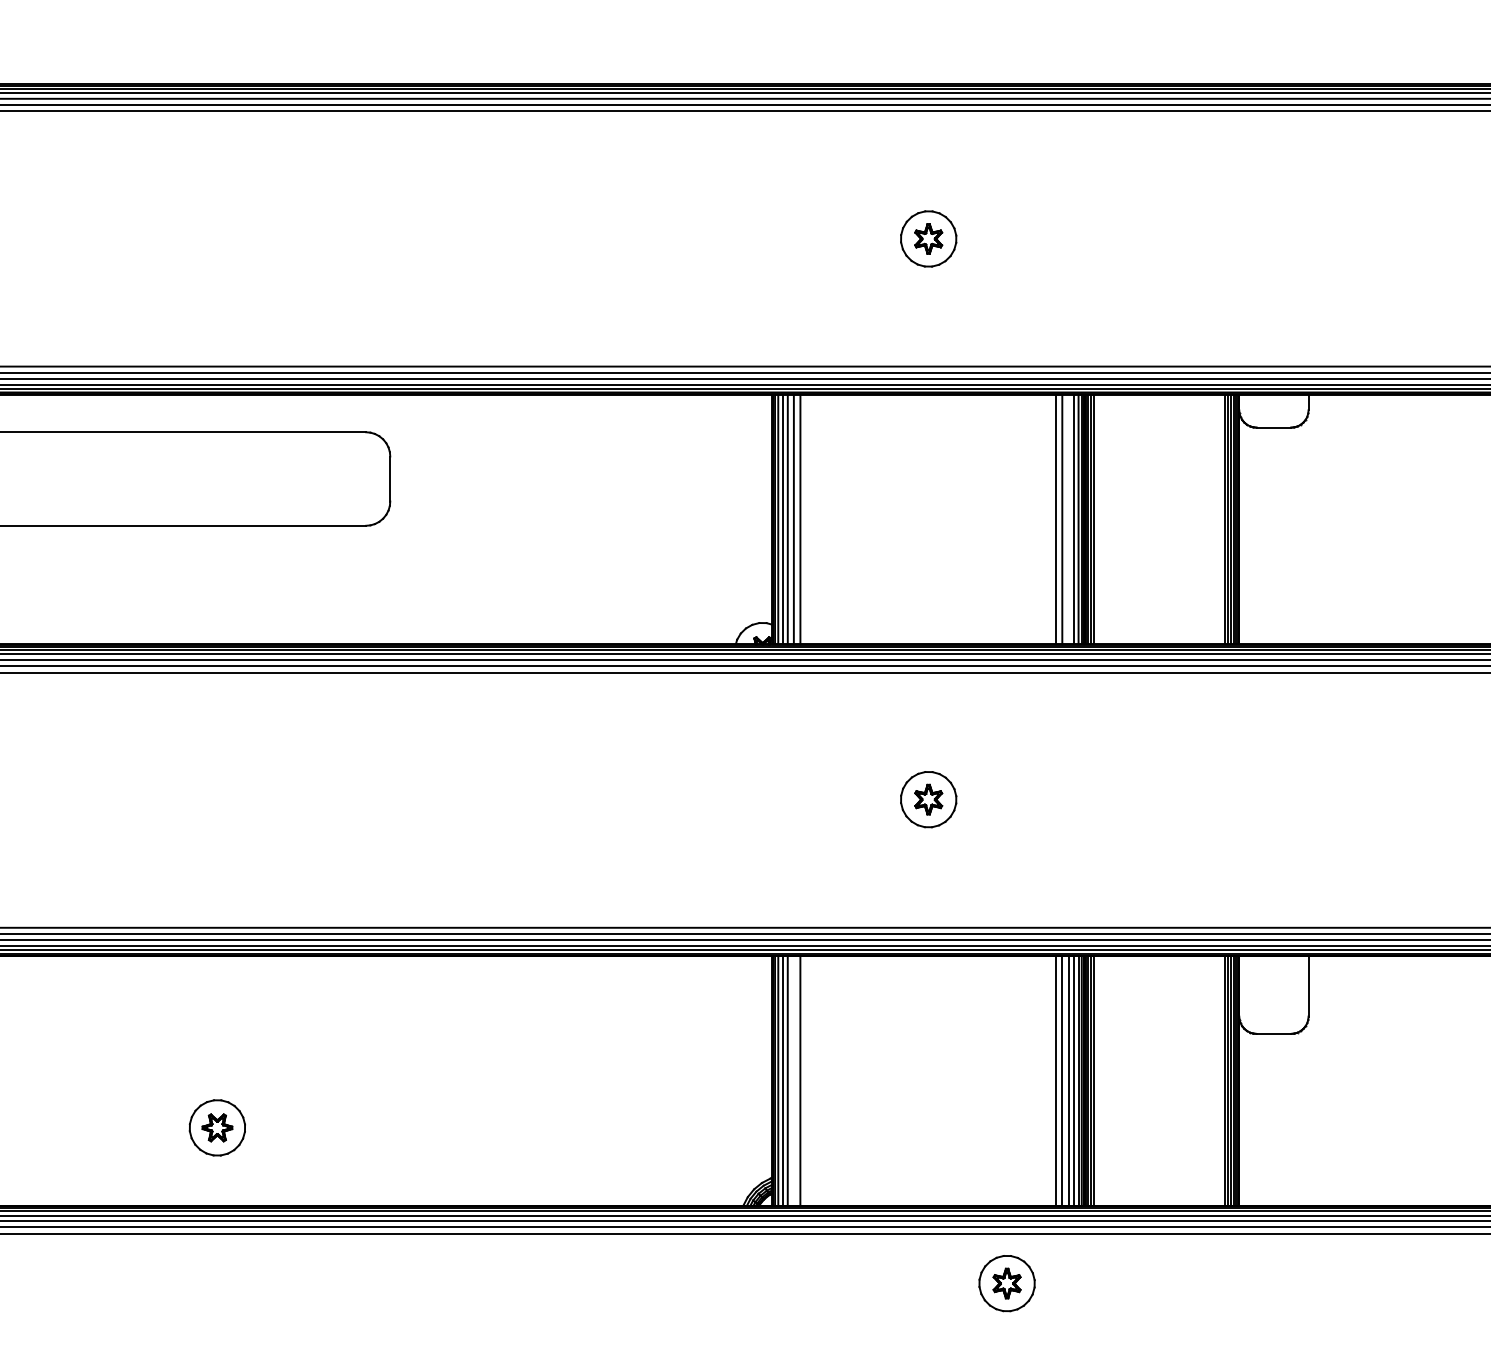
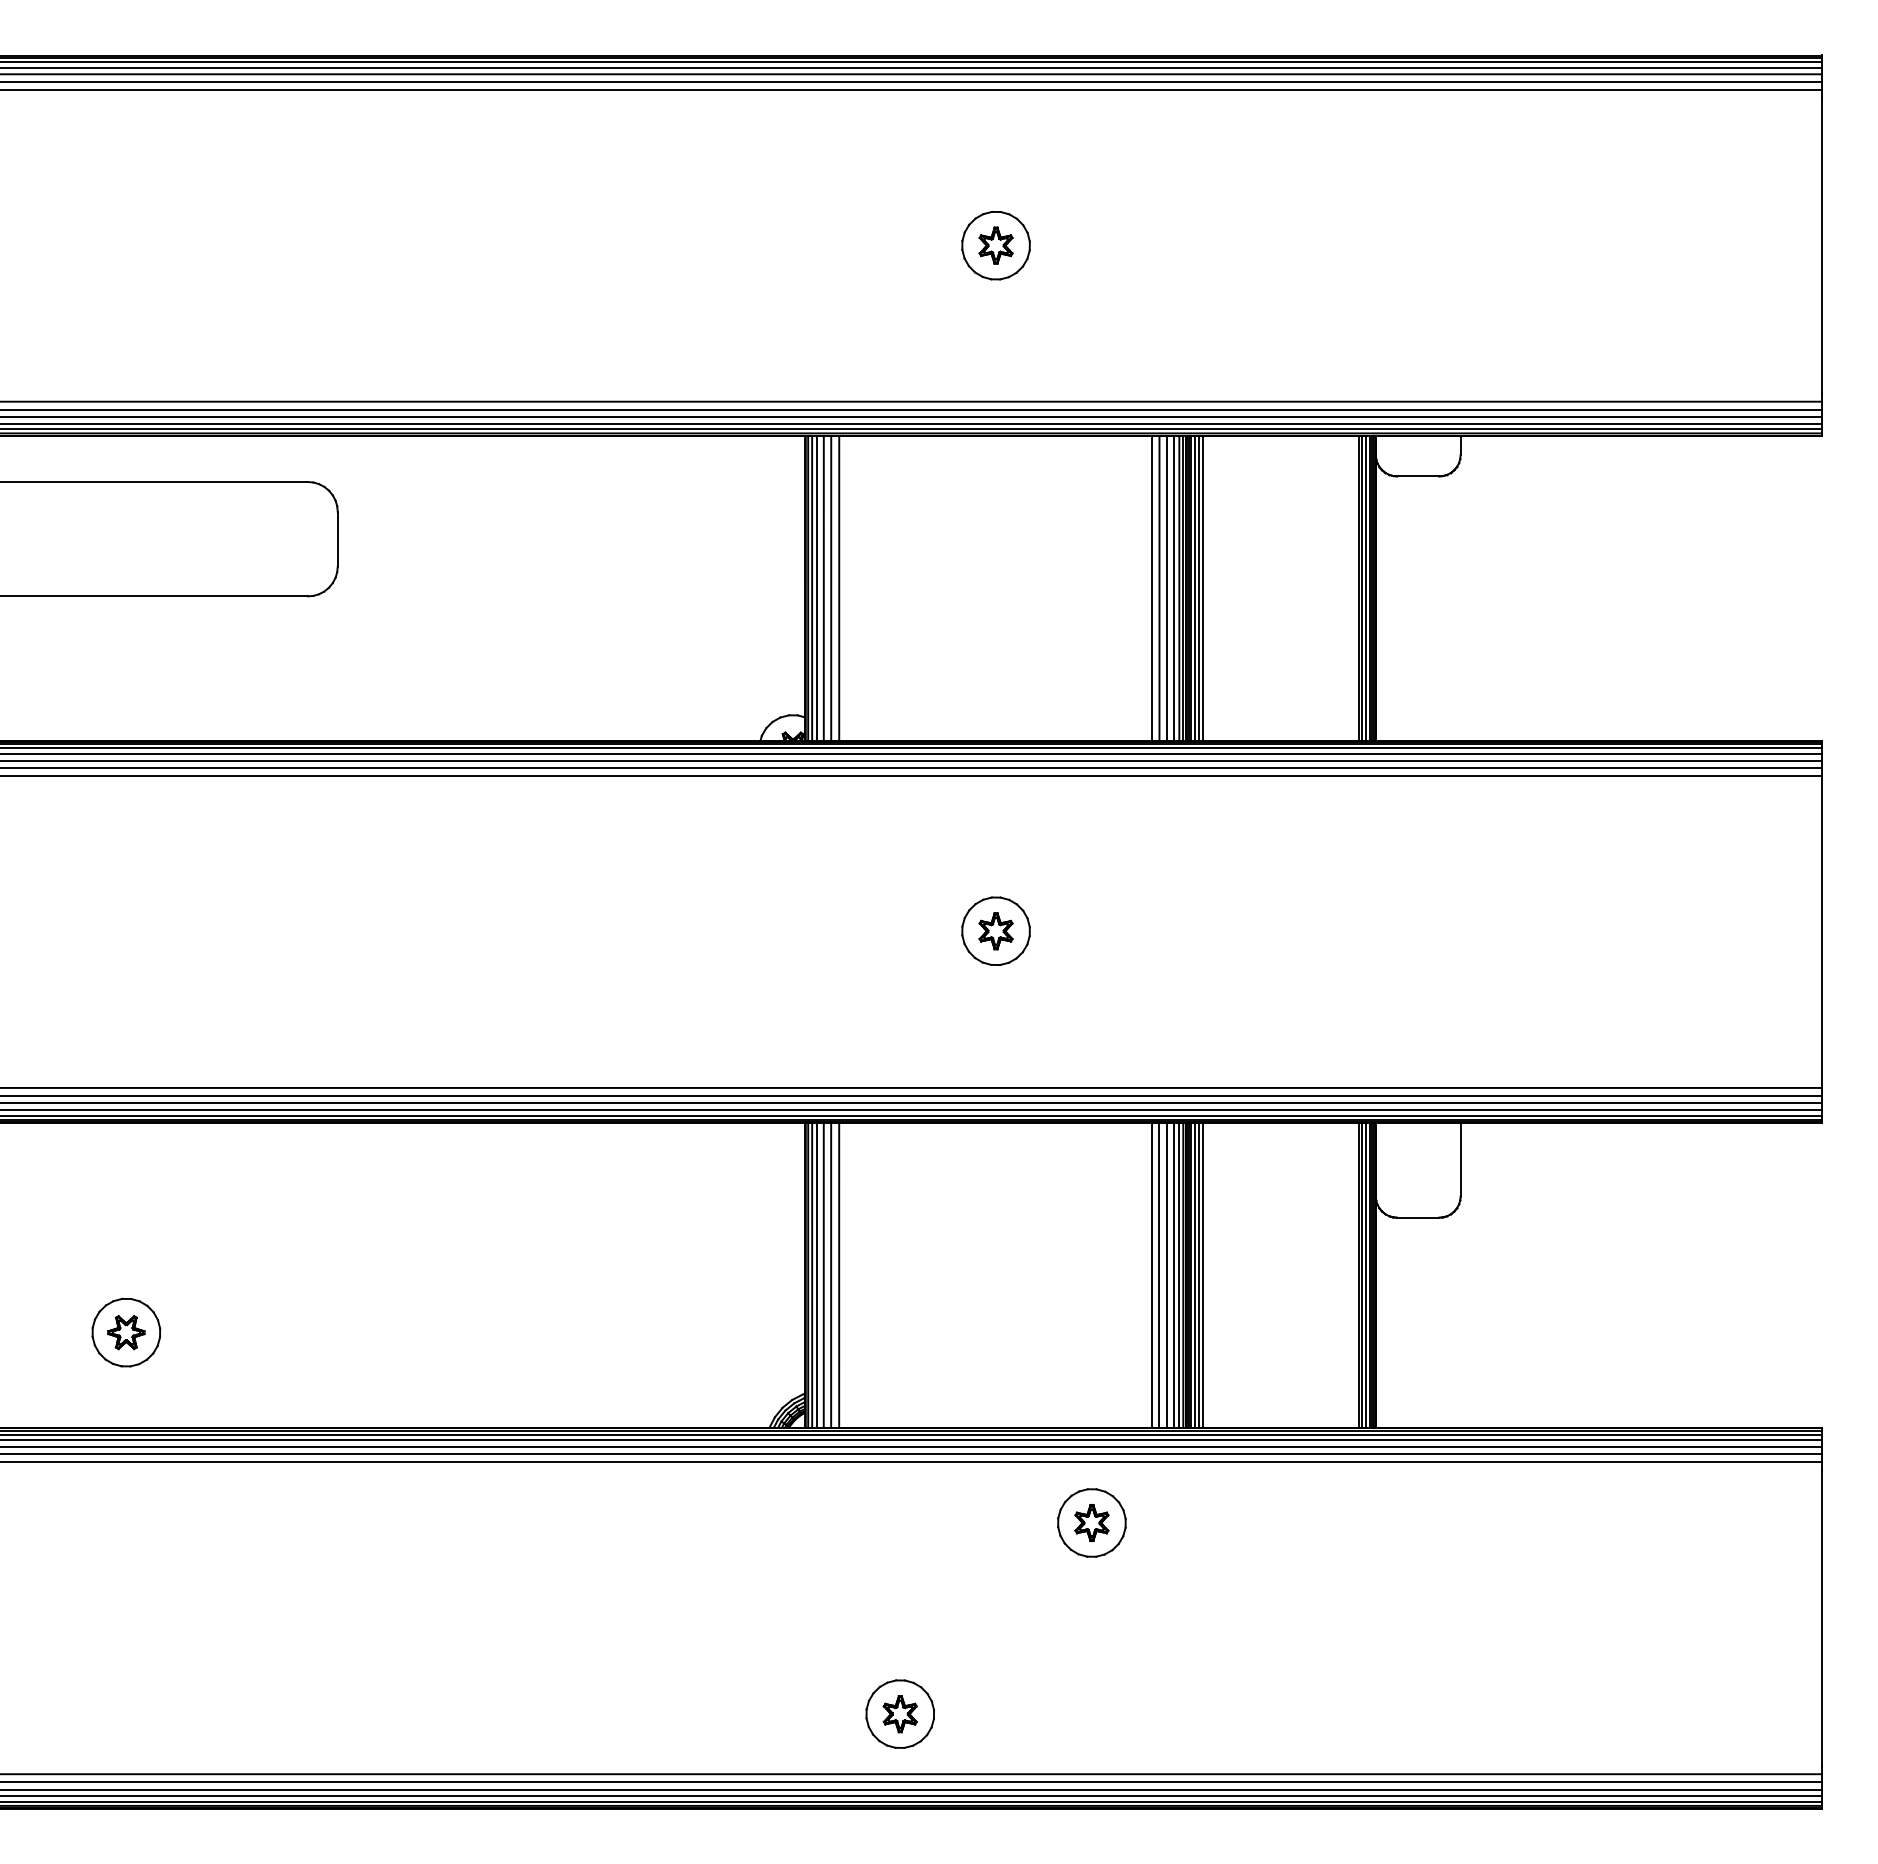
line: (1068, 519) -> (1167, 588), added
line: (1097, 519) -> (1202, 588), added
line: (794, 1080) -> (831, 1274), added
line: (1097, 1080) -> (1202, 1274), added

